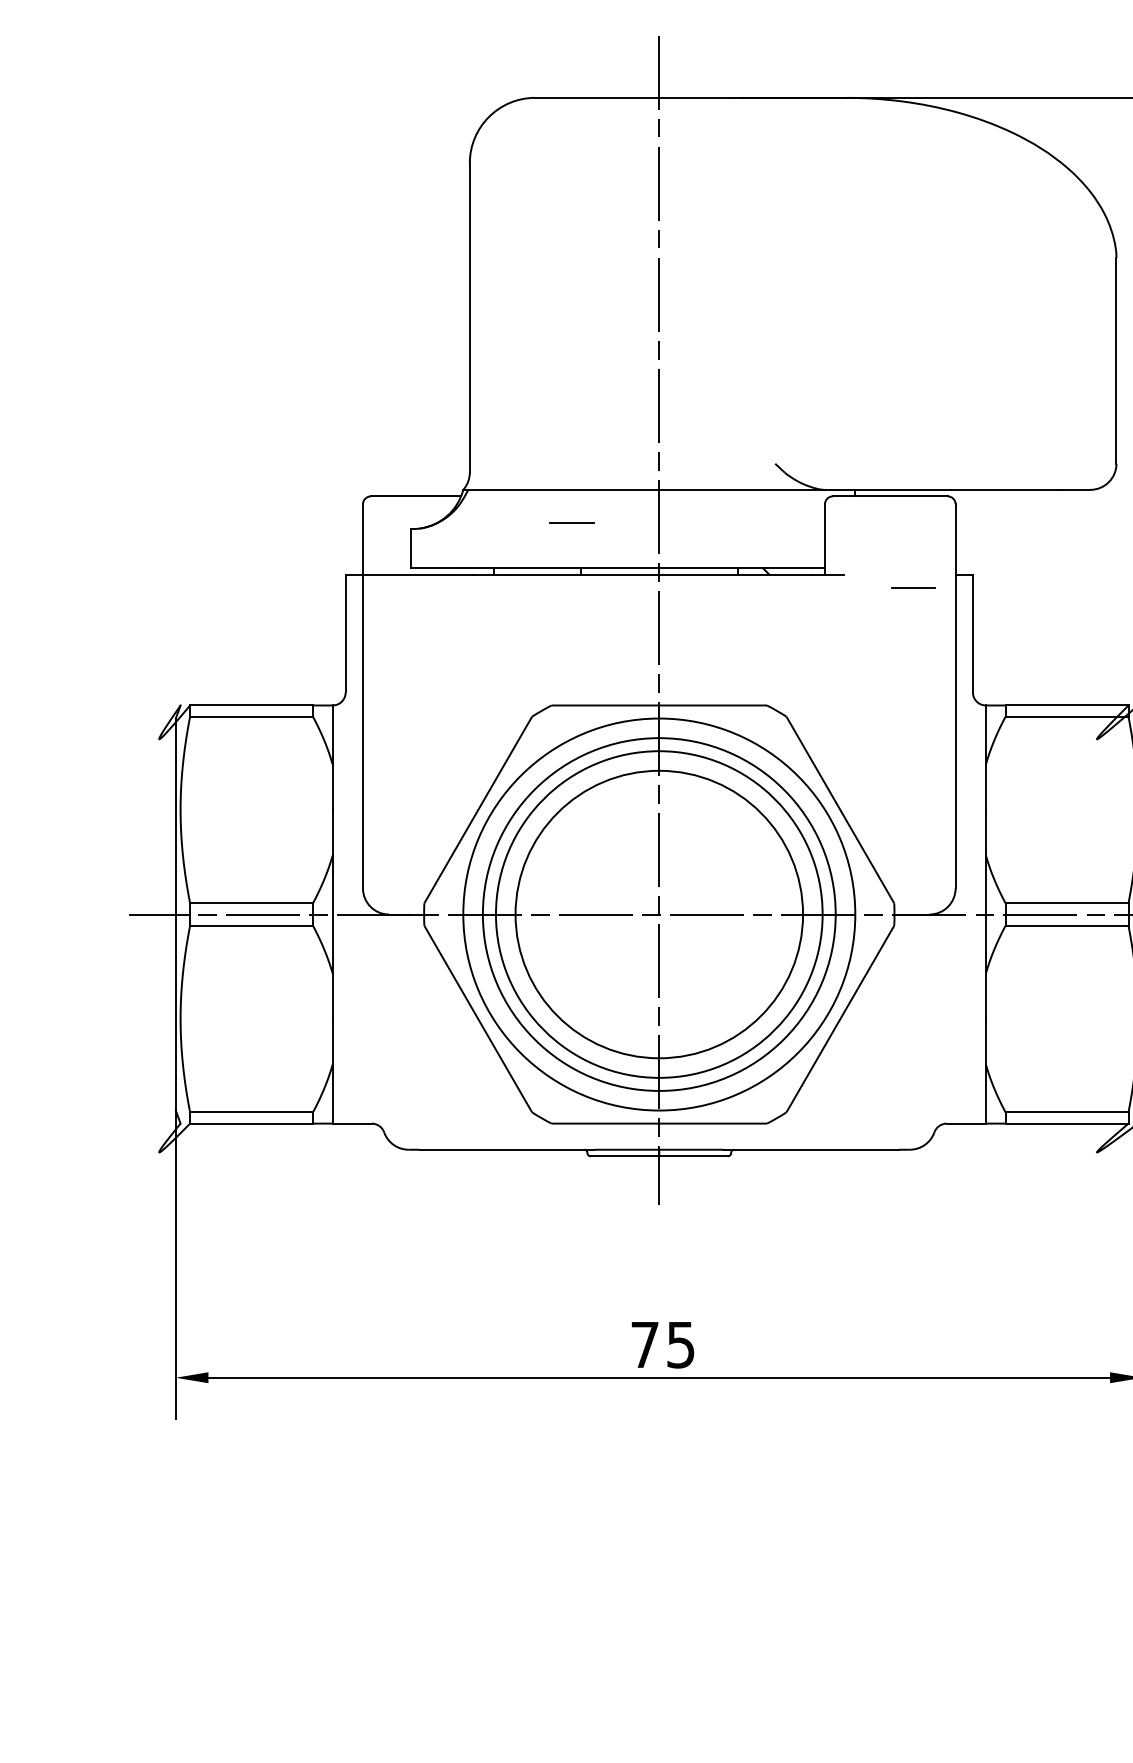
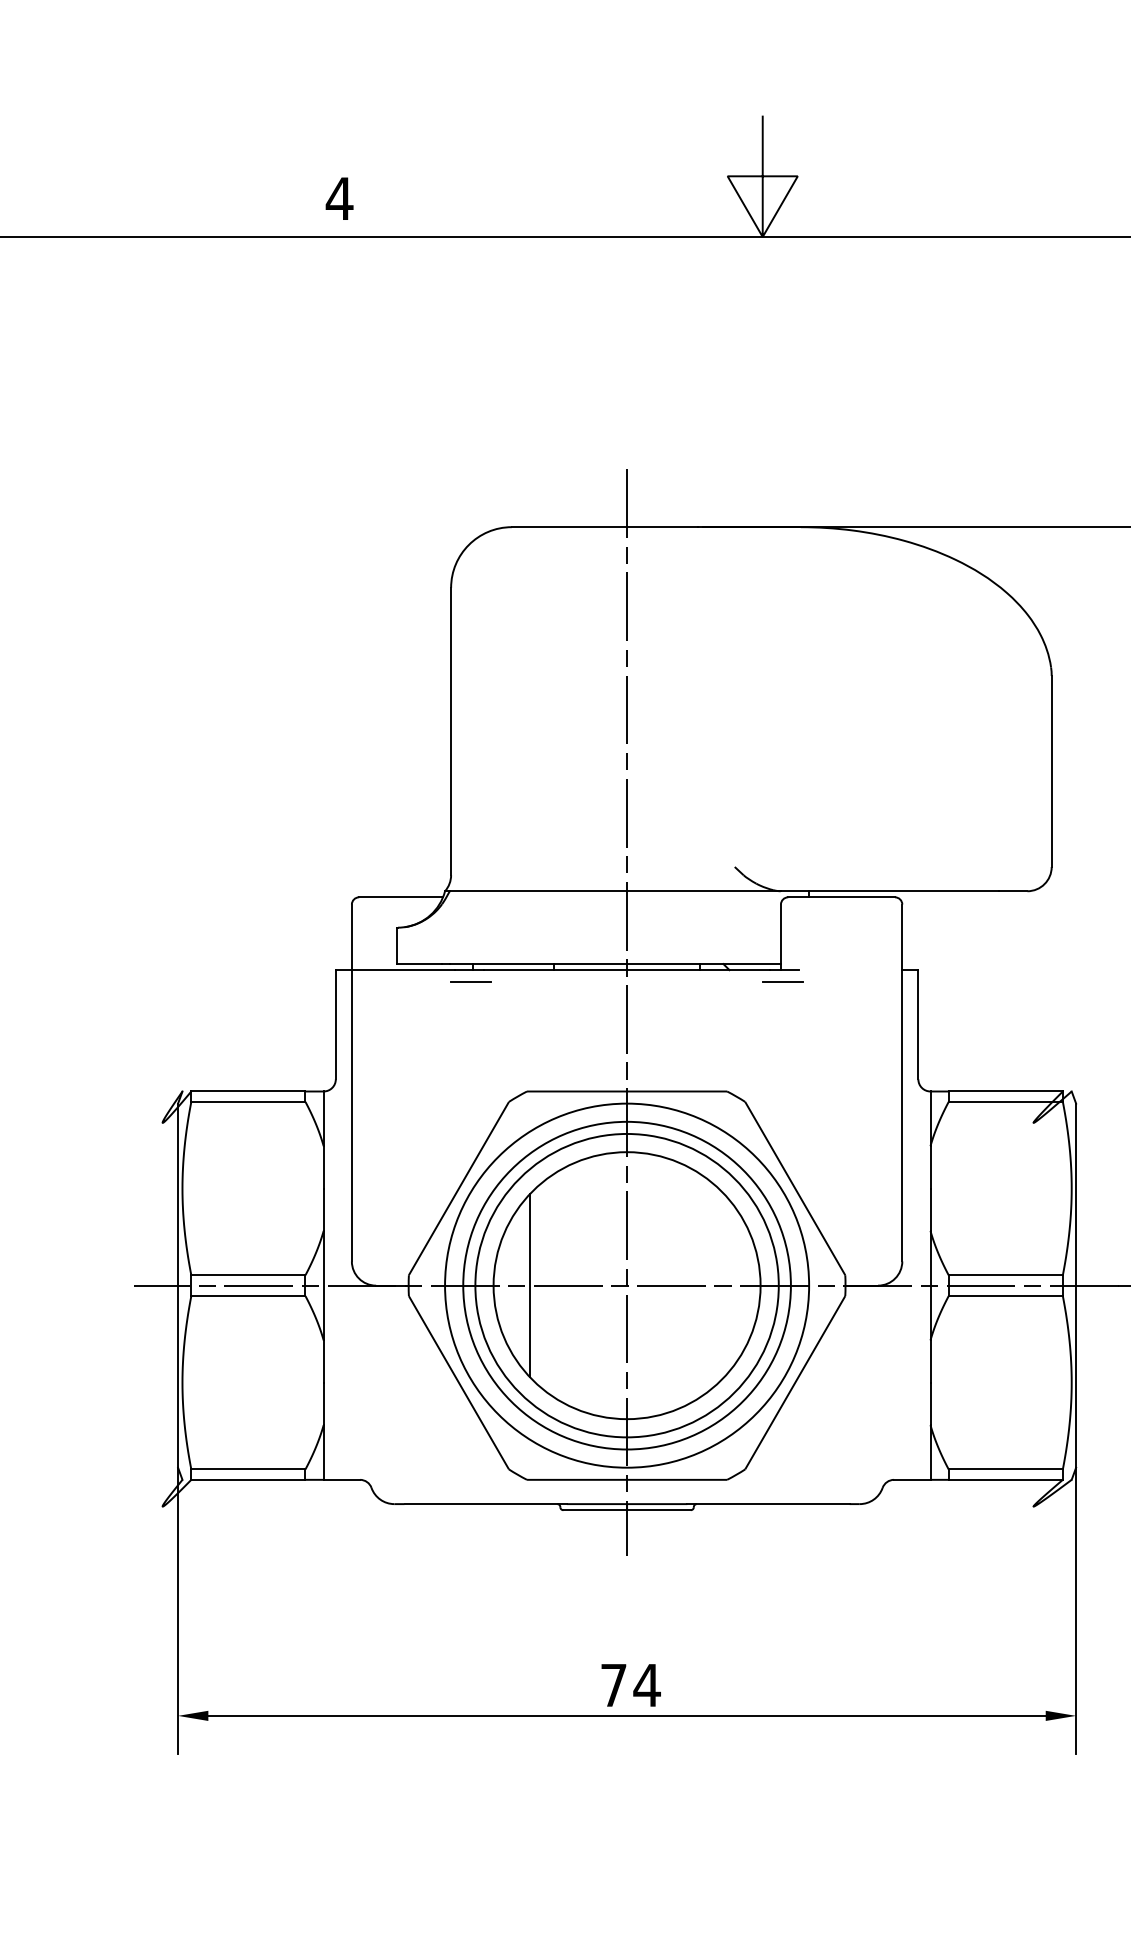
line: (571, 522) -> (470, 981), moved
line: (912, 587) -> (782, 981), moved
line: (555, 914) -> (530, 1285), added
text: (680, 1345) -> (646, 1685), 75 -> 74

